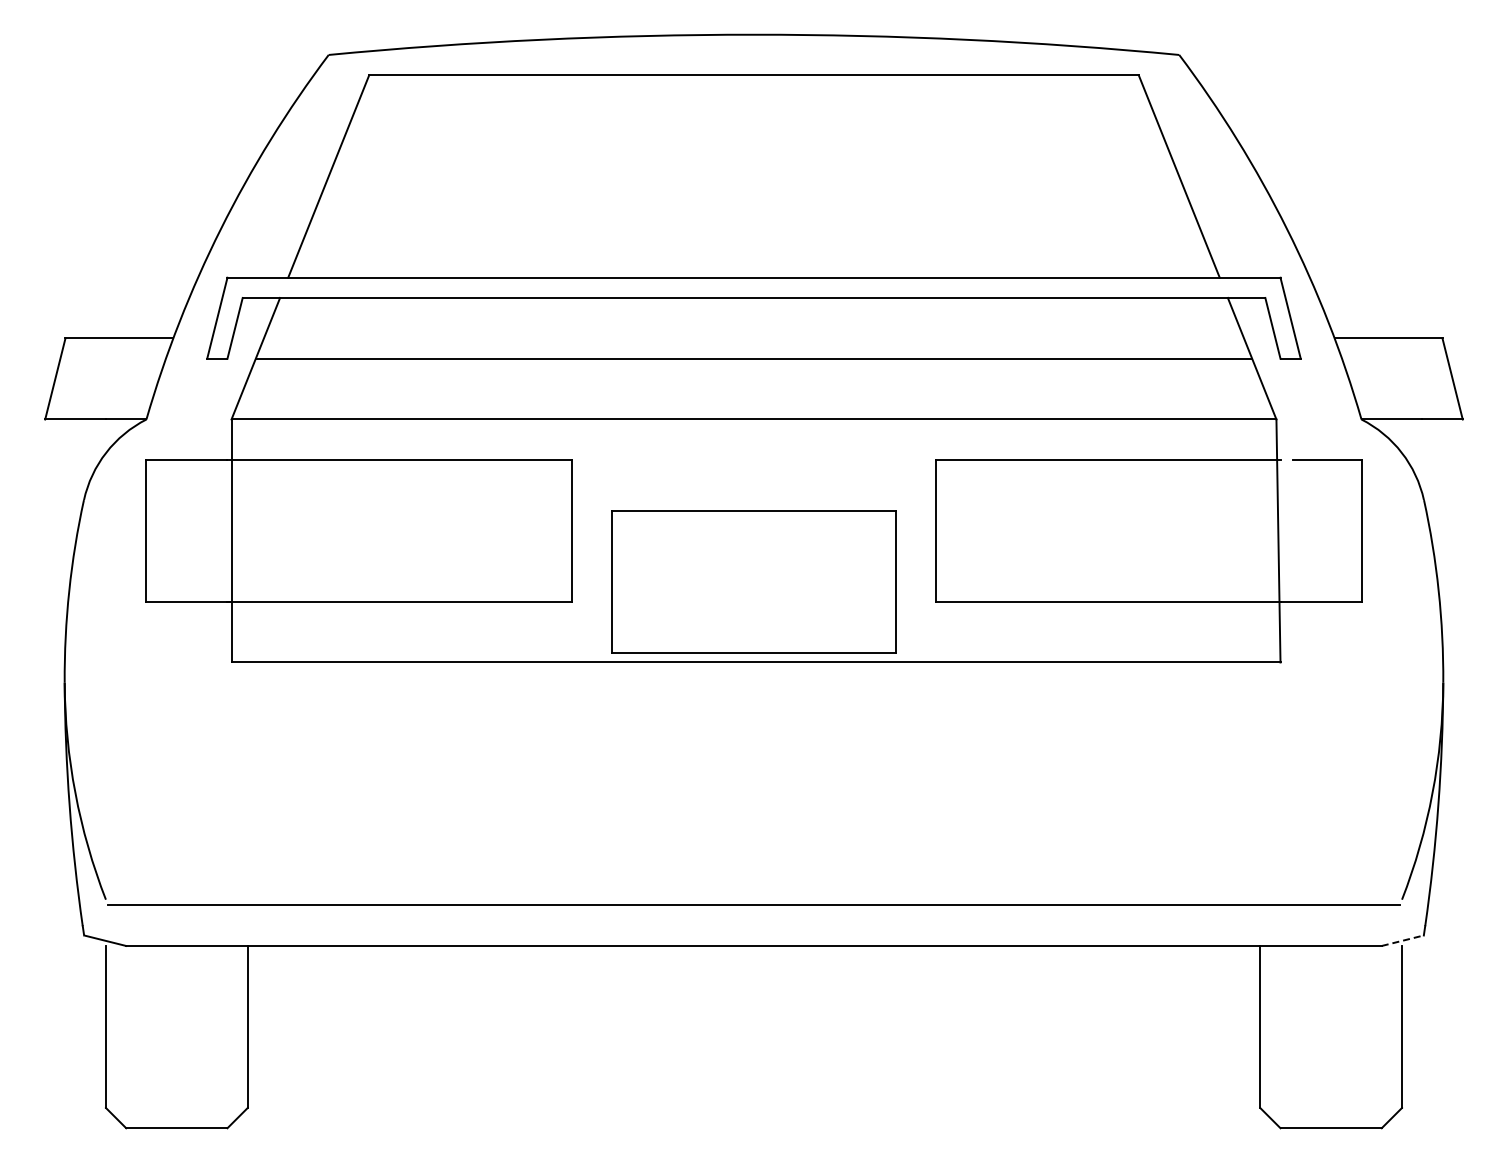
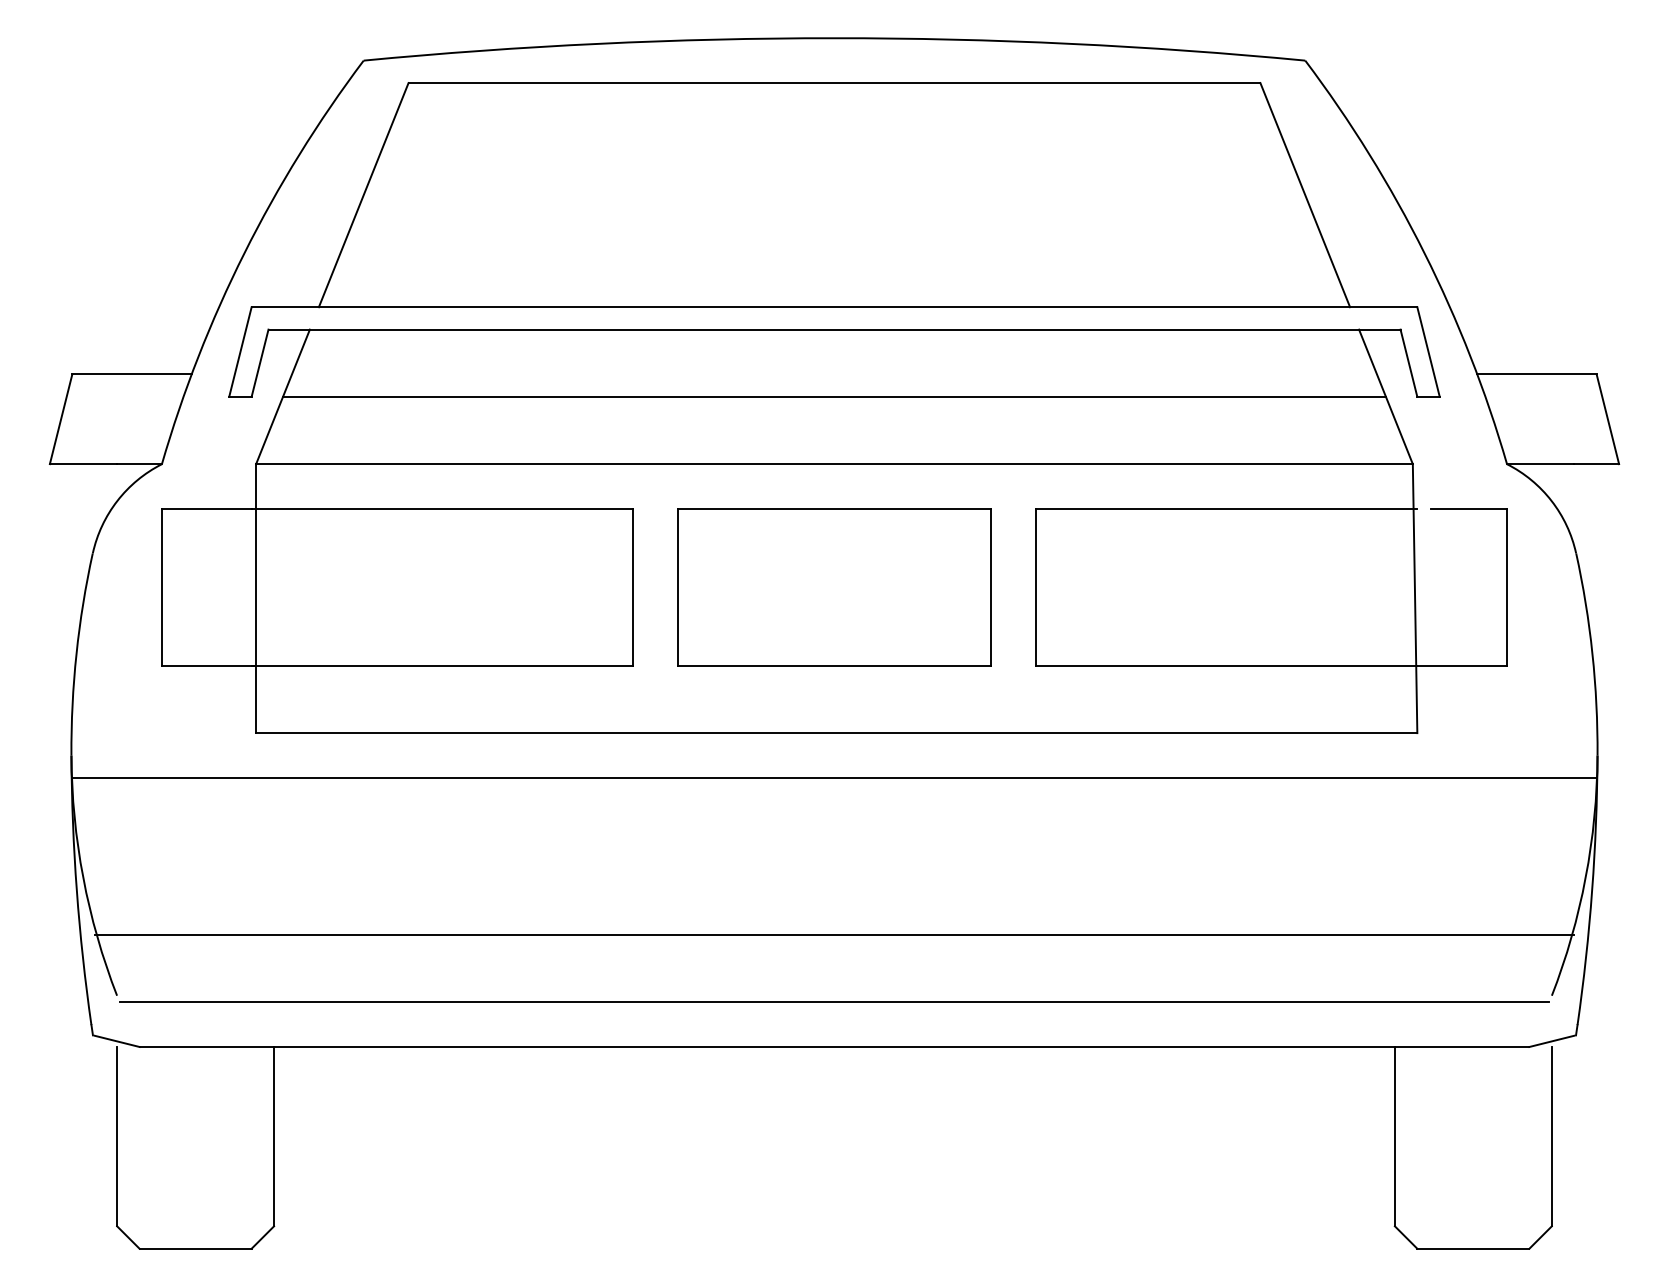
part: (753, 581) -> (833, 587), moved
line: (753, 702) -> (833, 777), added
line: (753, 844) -> (833, 934), added
line: (1402, 940) -> (1552, 1040), dashed -> solid

